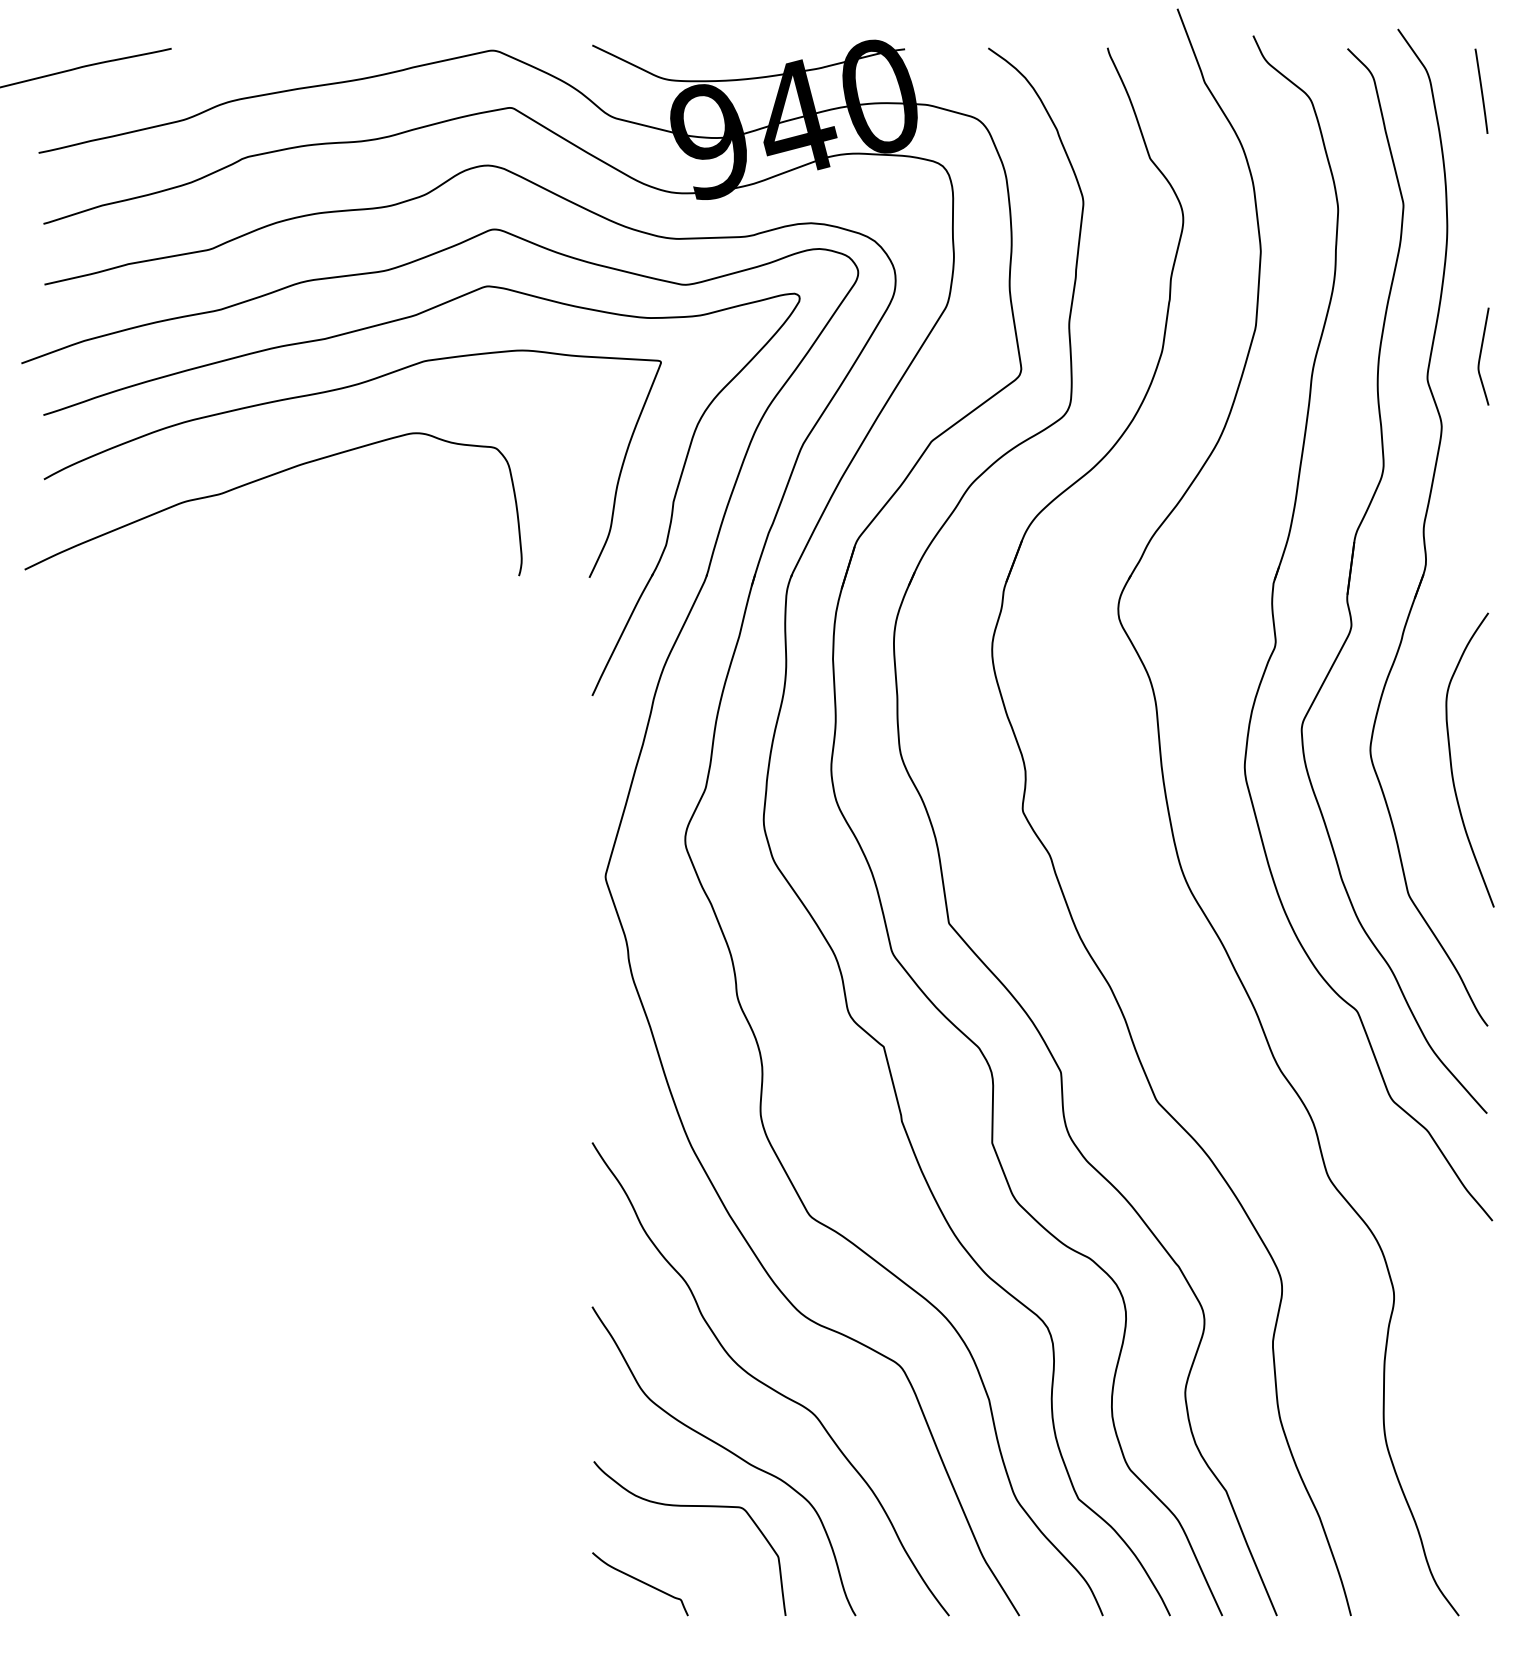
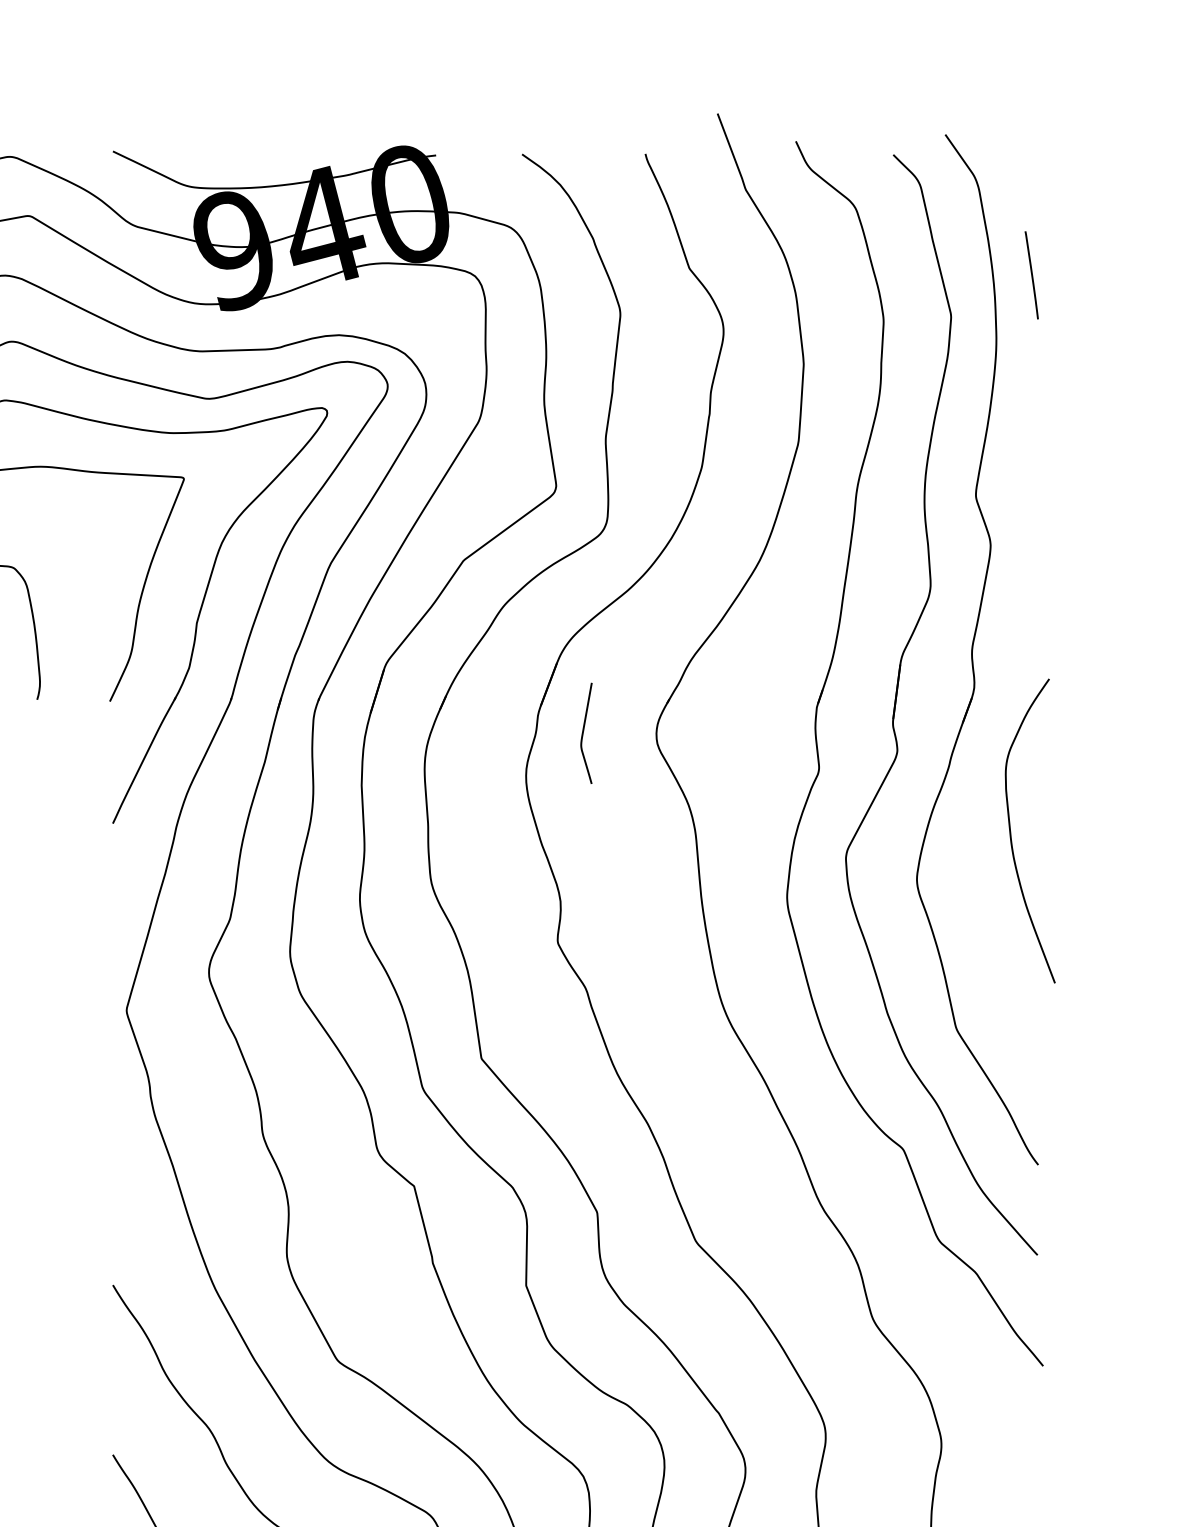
line: (1481, 90) -> (1031, 274), moved
curve: (1481, 355) -> (584, 732), moved
curve: (1451, 759) -> (1011, 830), moved

